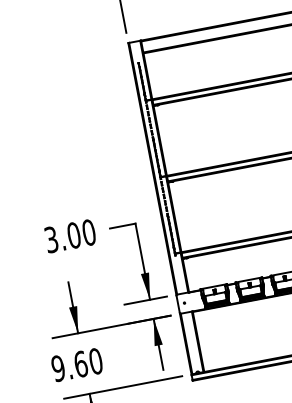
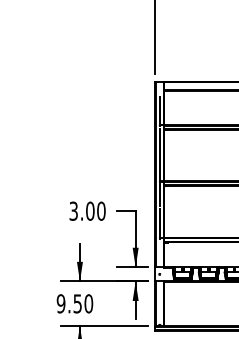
text: (80, 363) -> (77, 303), 9.60 -> 9.50

